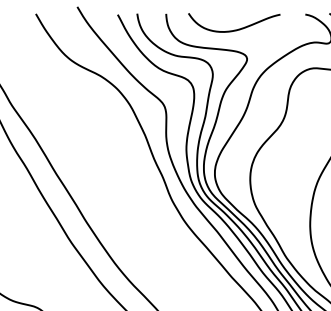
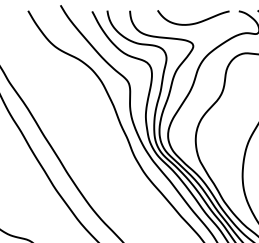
curve: (234, 29) -> (193, 22), moved

